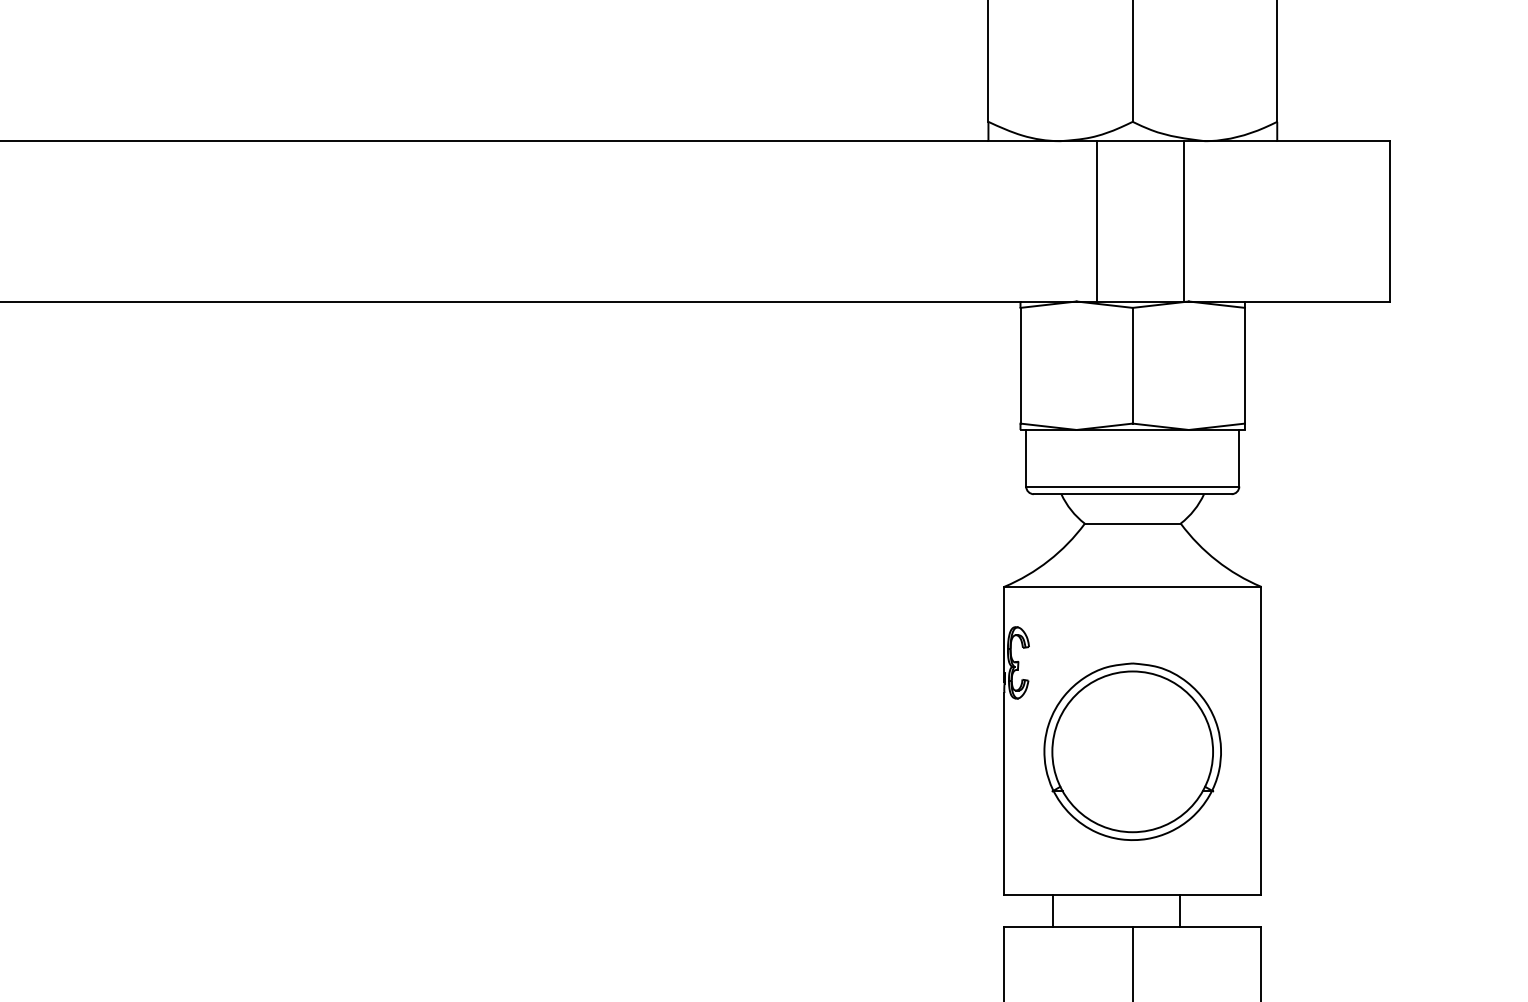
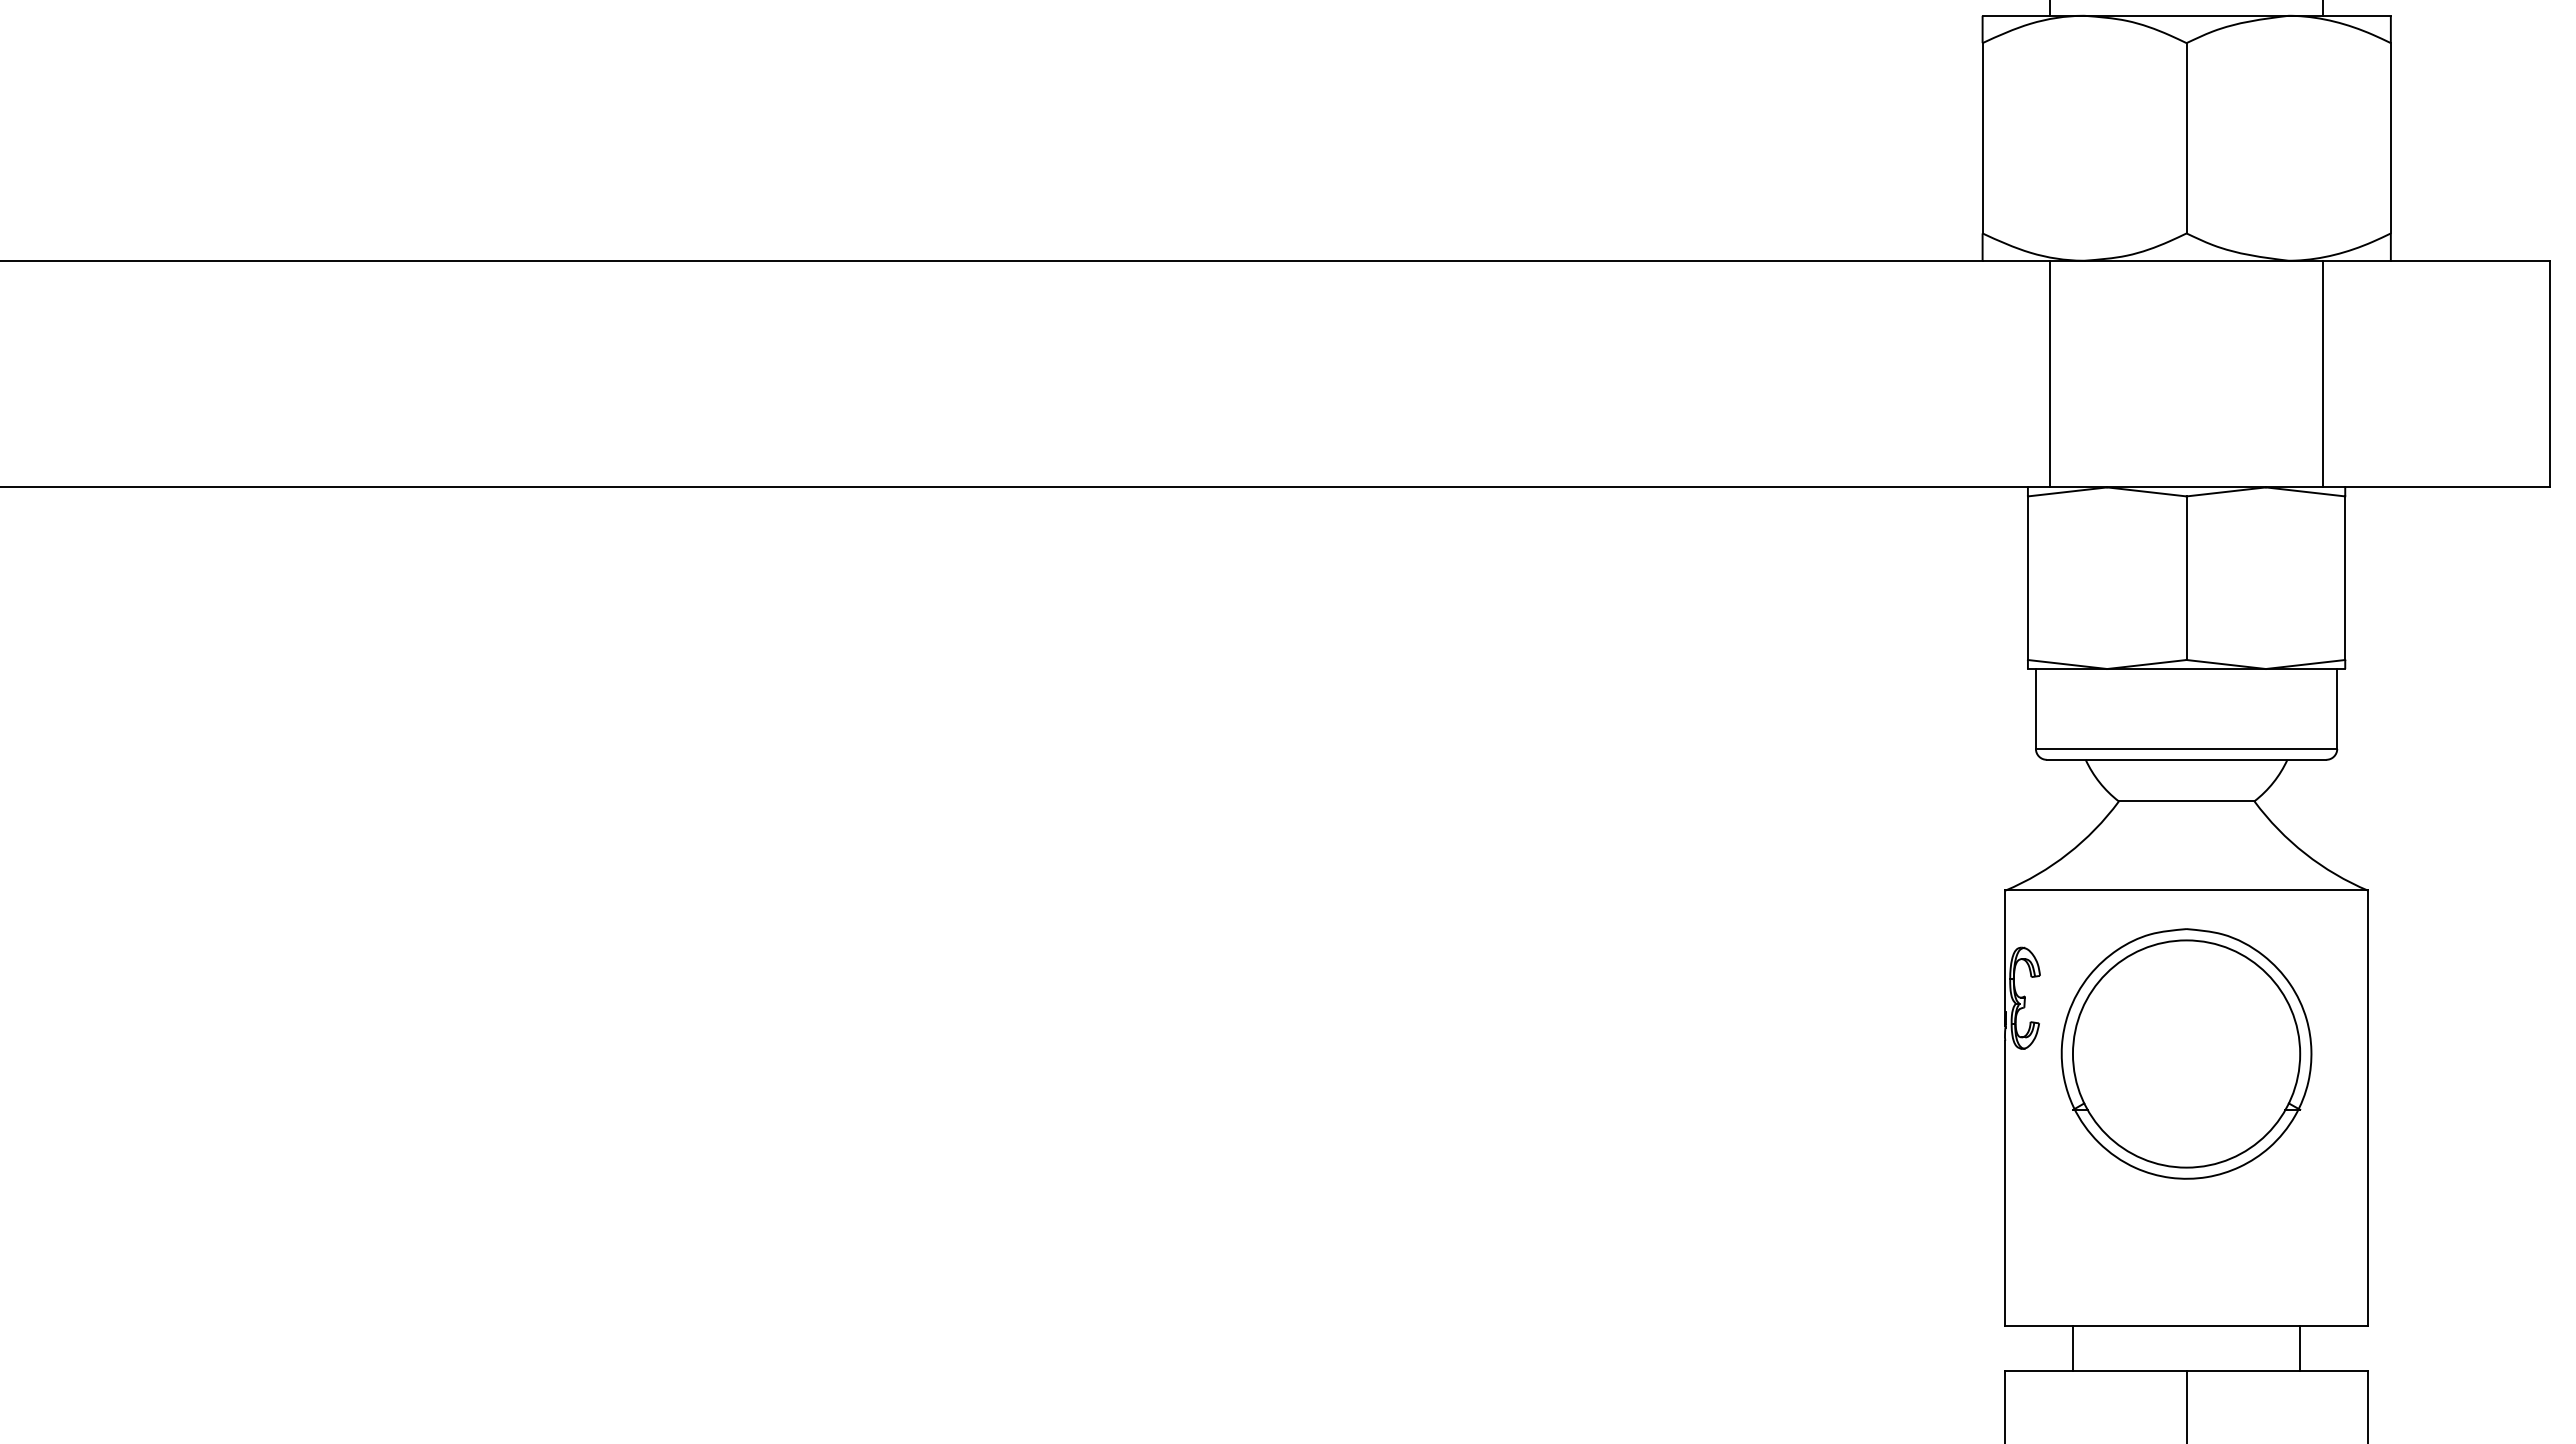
line: (1097, 220) -> (2050, 373), moved
line: (1183, 220) -> (2322, 373), moved
part: (1132, 751) -> (2186, 1053), moved
line: (1180, 910) -> (2300, 1348), moved

